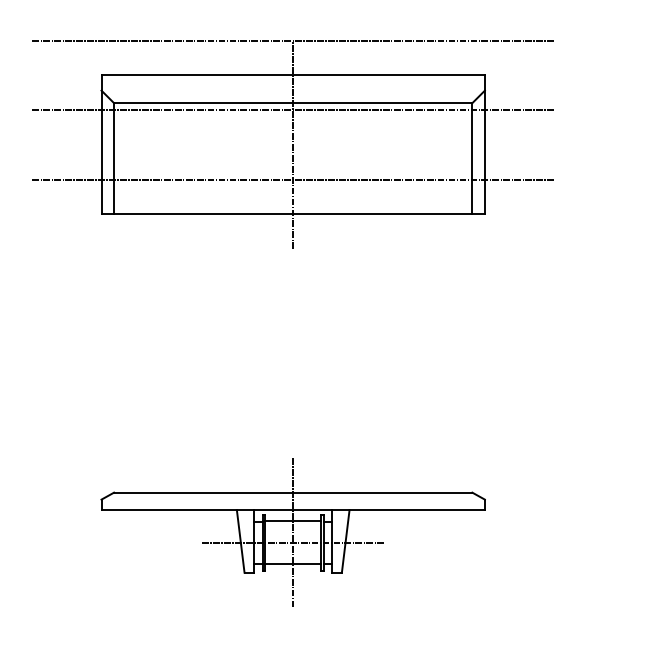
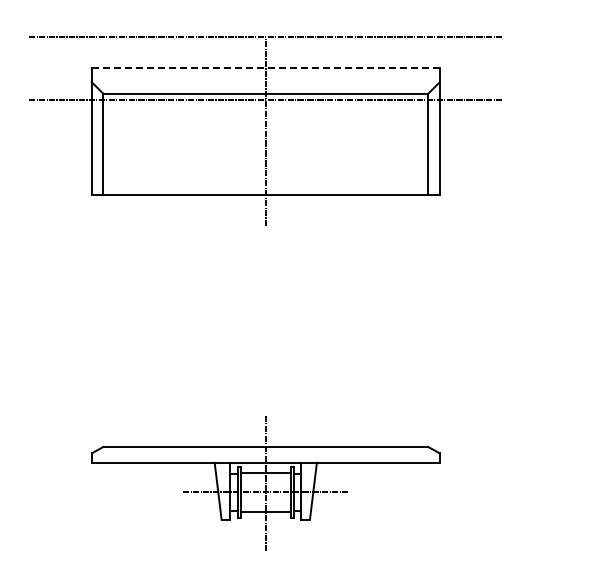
line: (292, 75) -> (265, 68), solid -> dashed
line: (292, 180) -> (265, 163), removed

